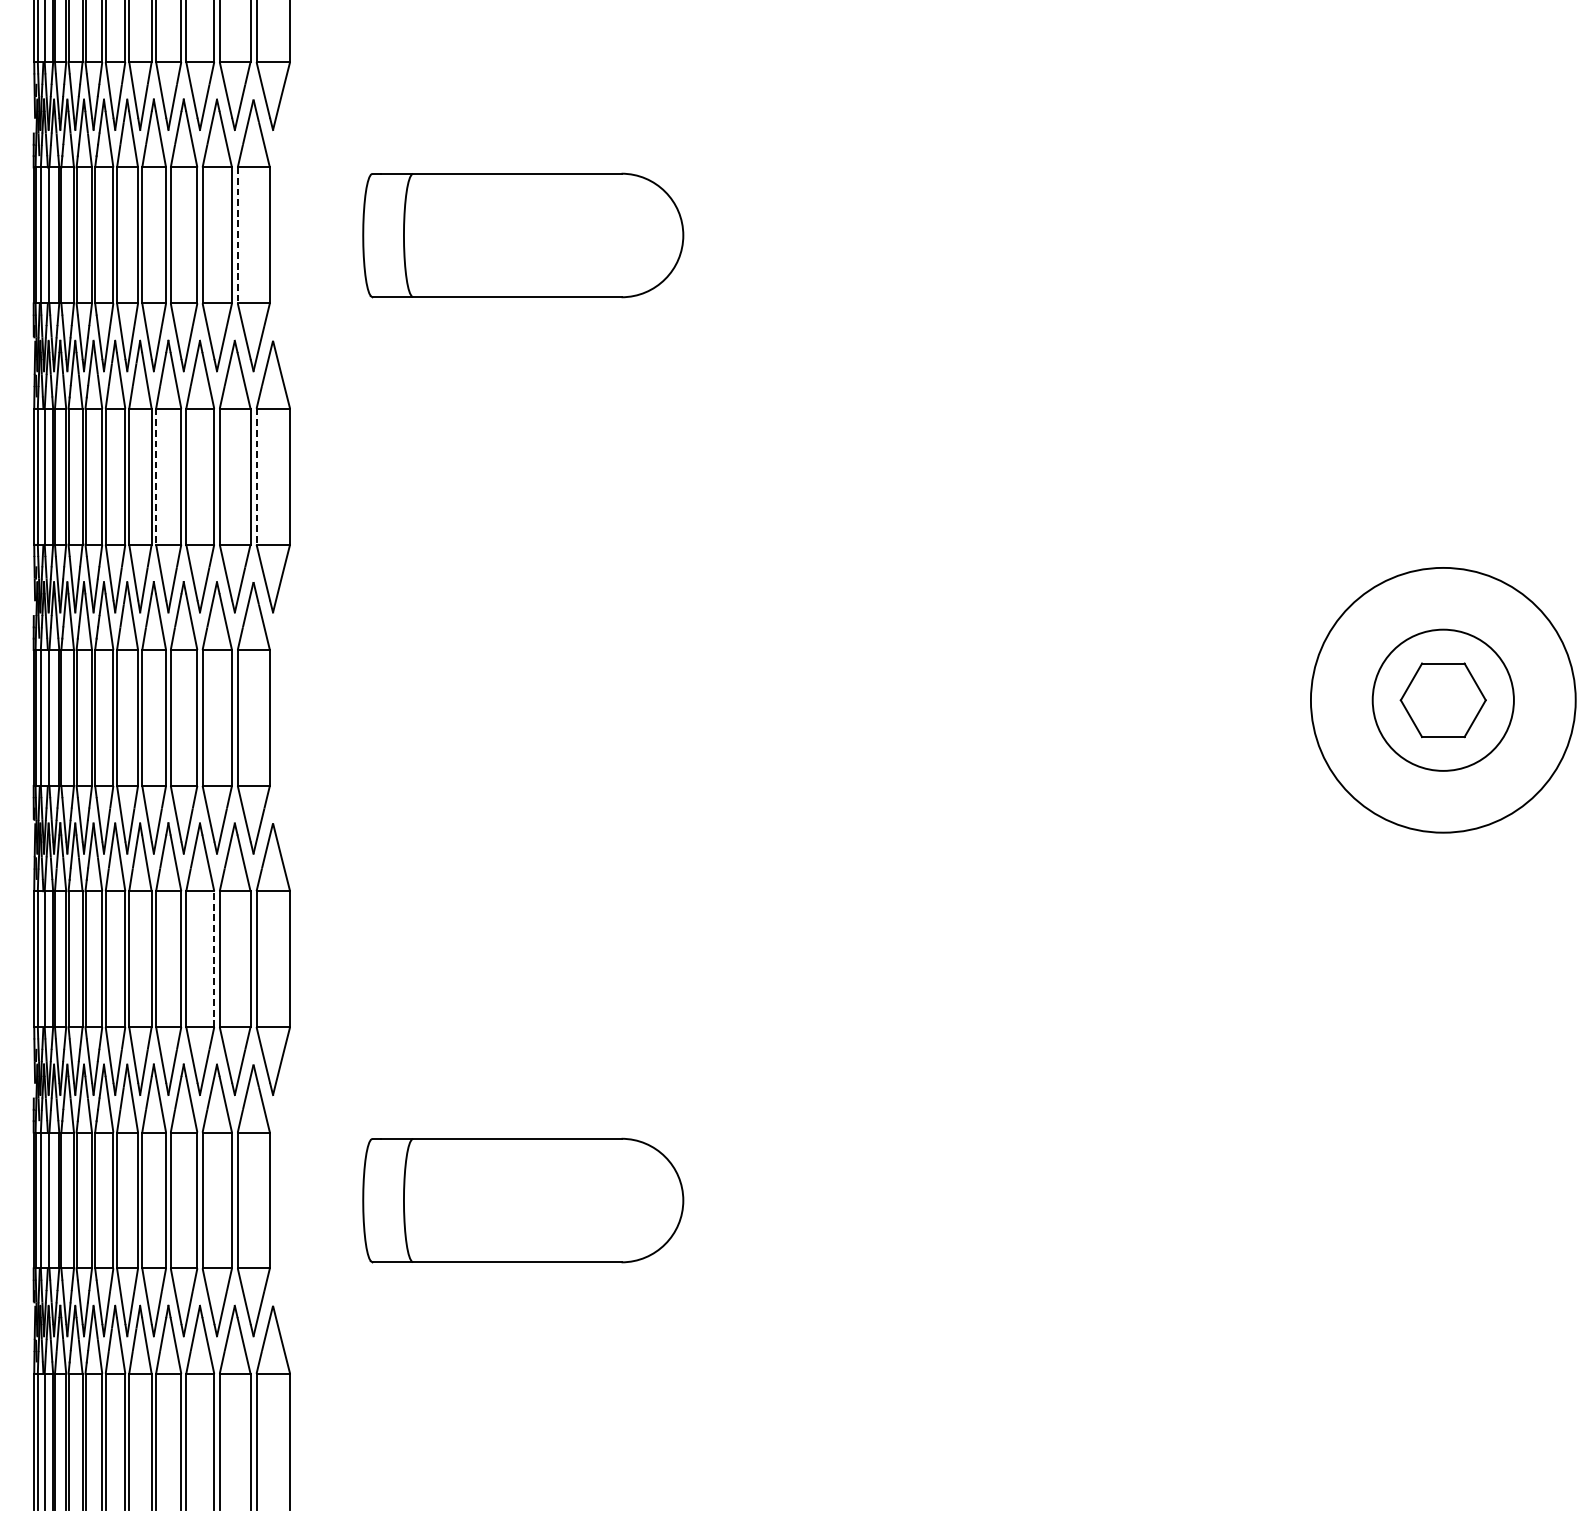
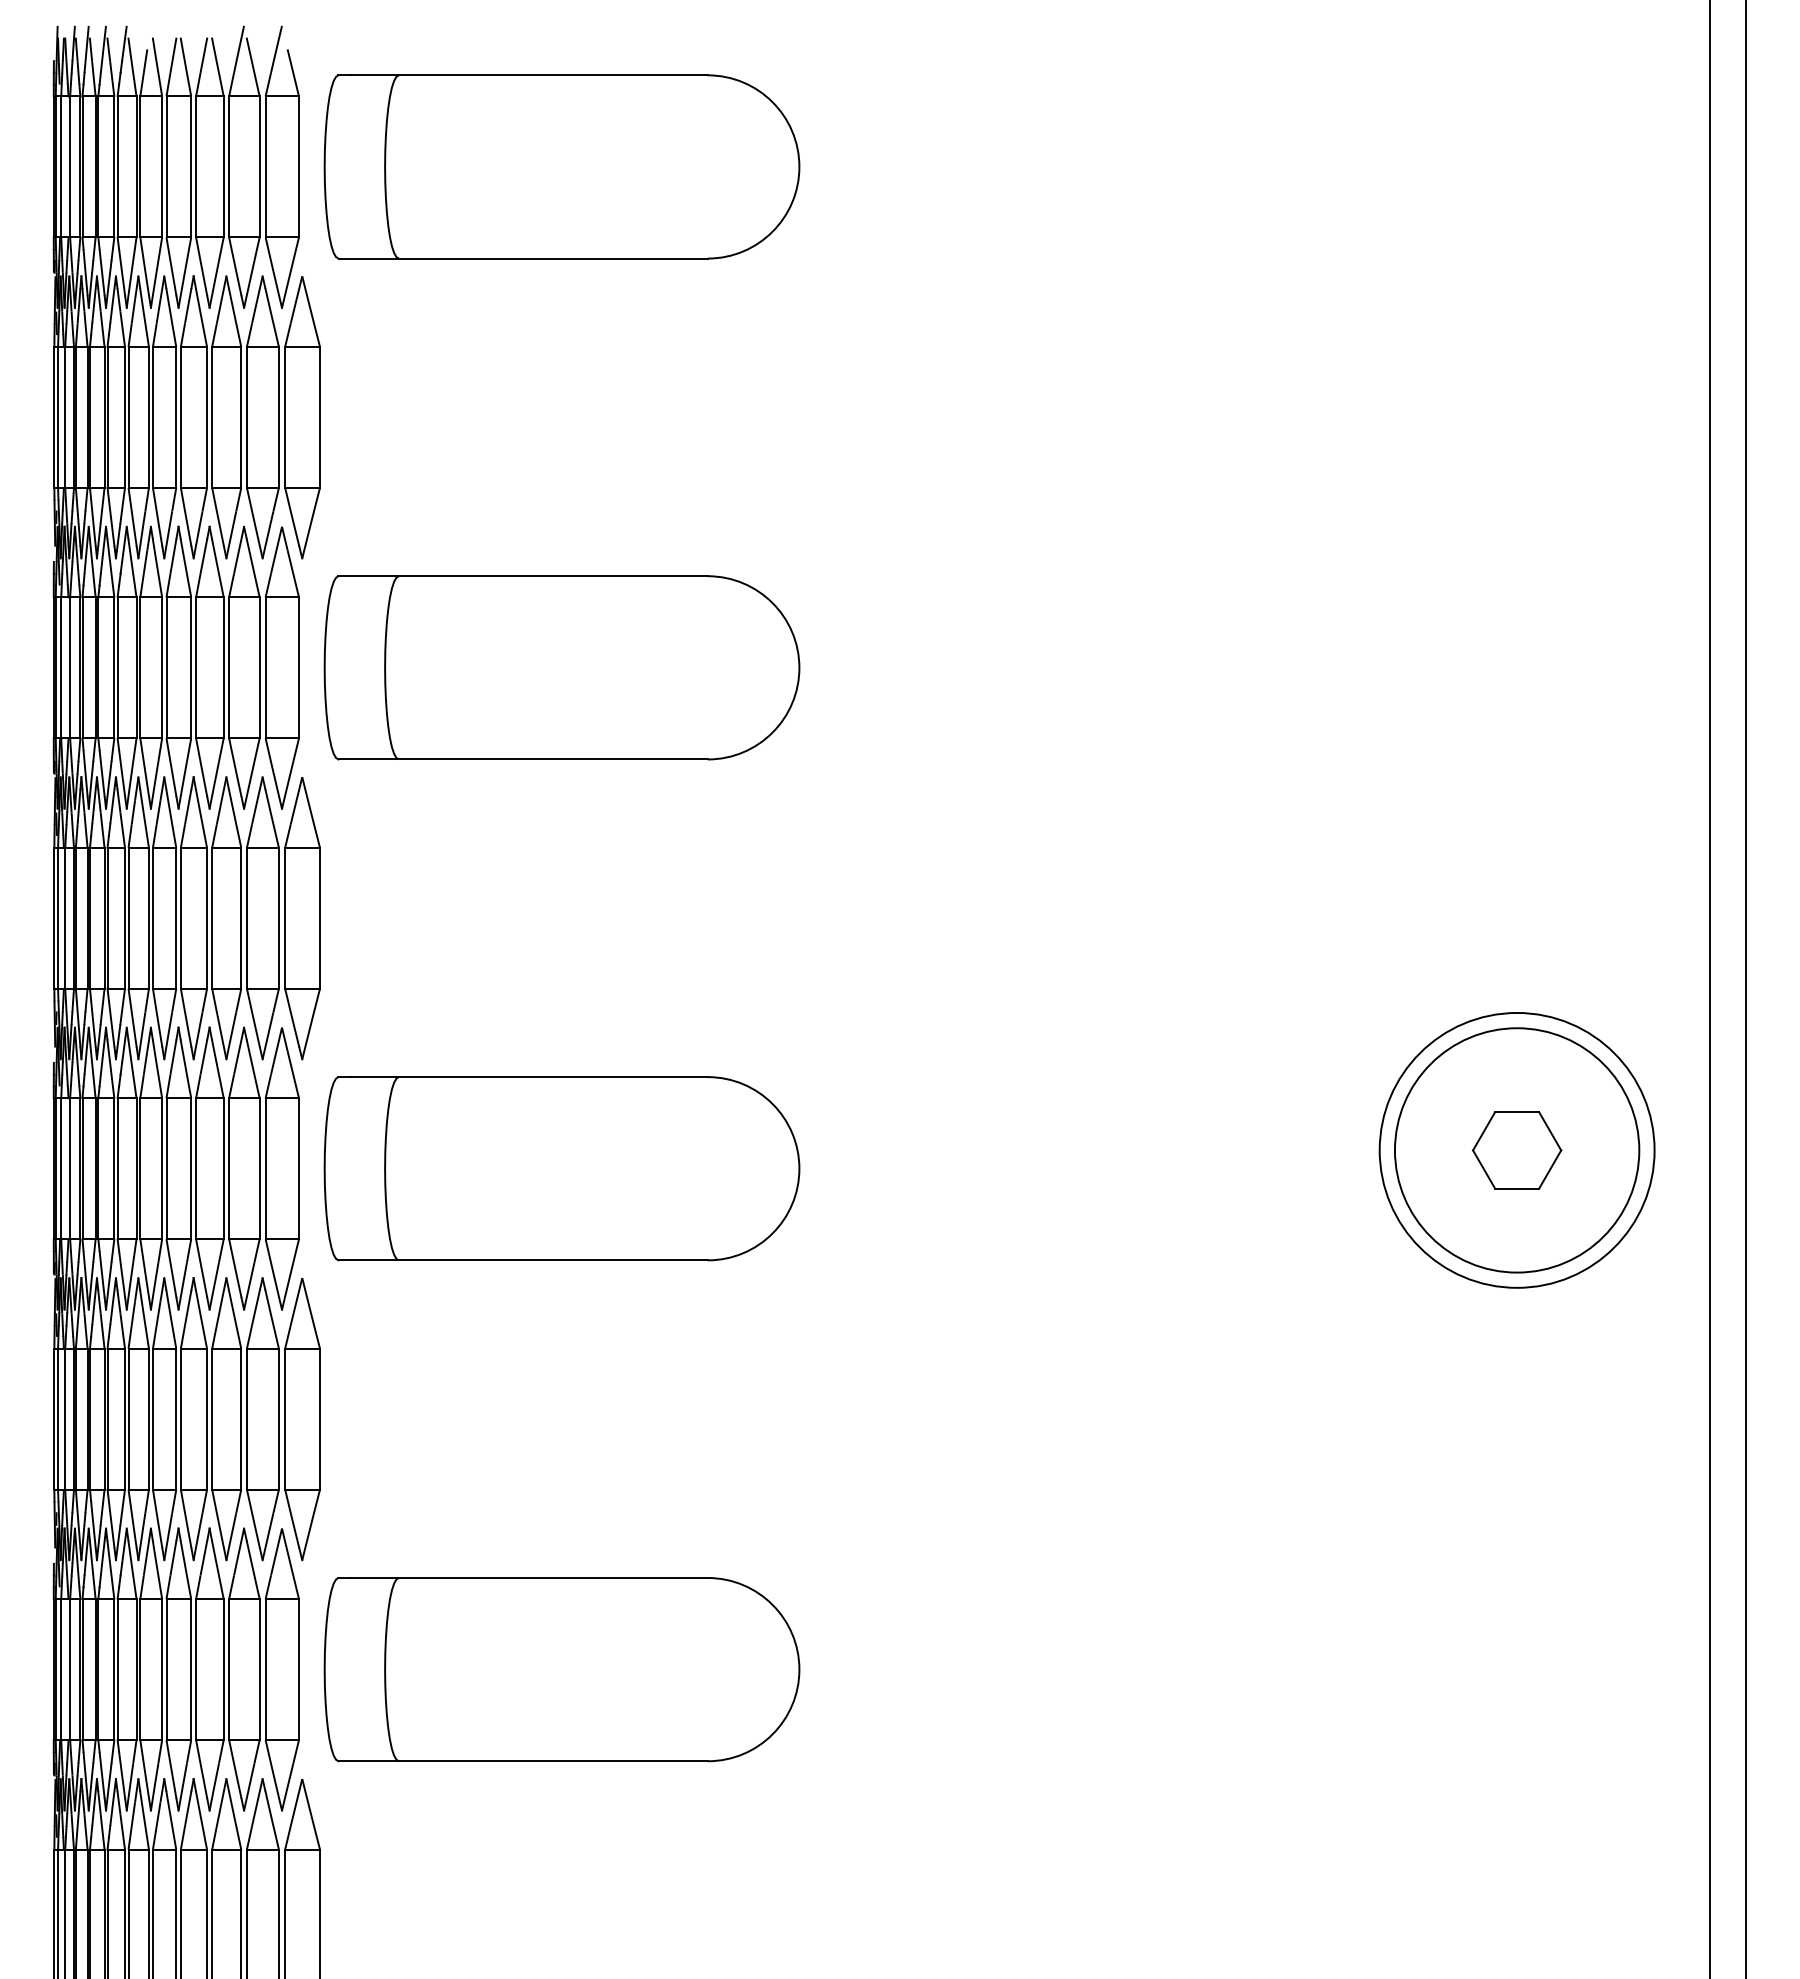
line: (237, 235) -> (265, 667), dashed -> solid
part: (522, 235) -> (561, 667), size x1.43
line: (155, 476) -> (180, 918), dashed -> solid
line: (256, 476) -> (285, 918), dashed -> solid
circle: (1442, 700) -> (1516, 1150), size x1.67
part: (522, 717) -> (561, 1168), added
line: (214, 959) -> (241, 1419), dashed -> solid
part: (522, 1200) -> (561, 1669), size x1.43

